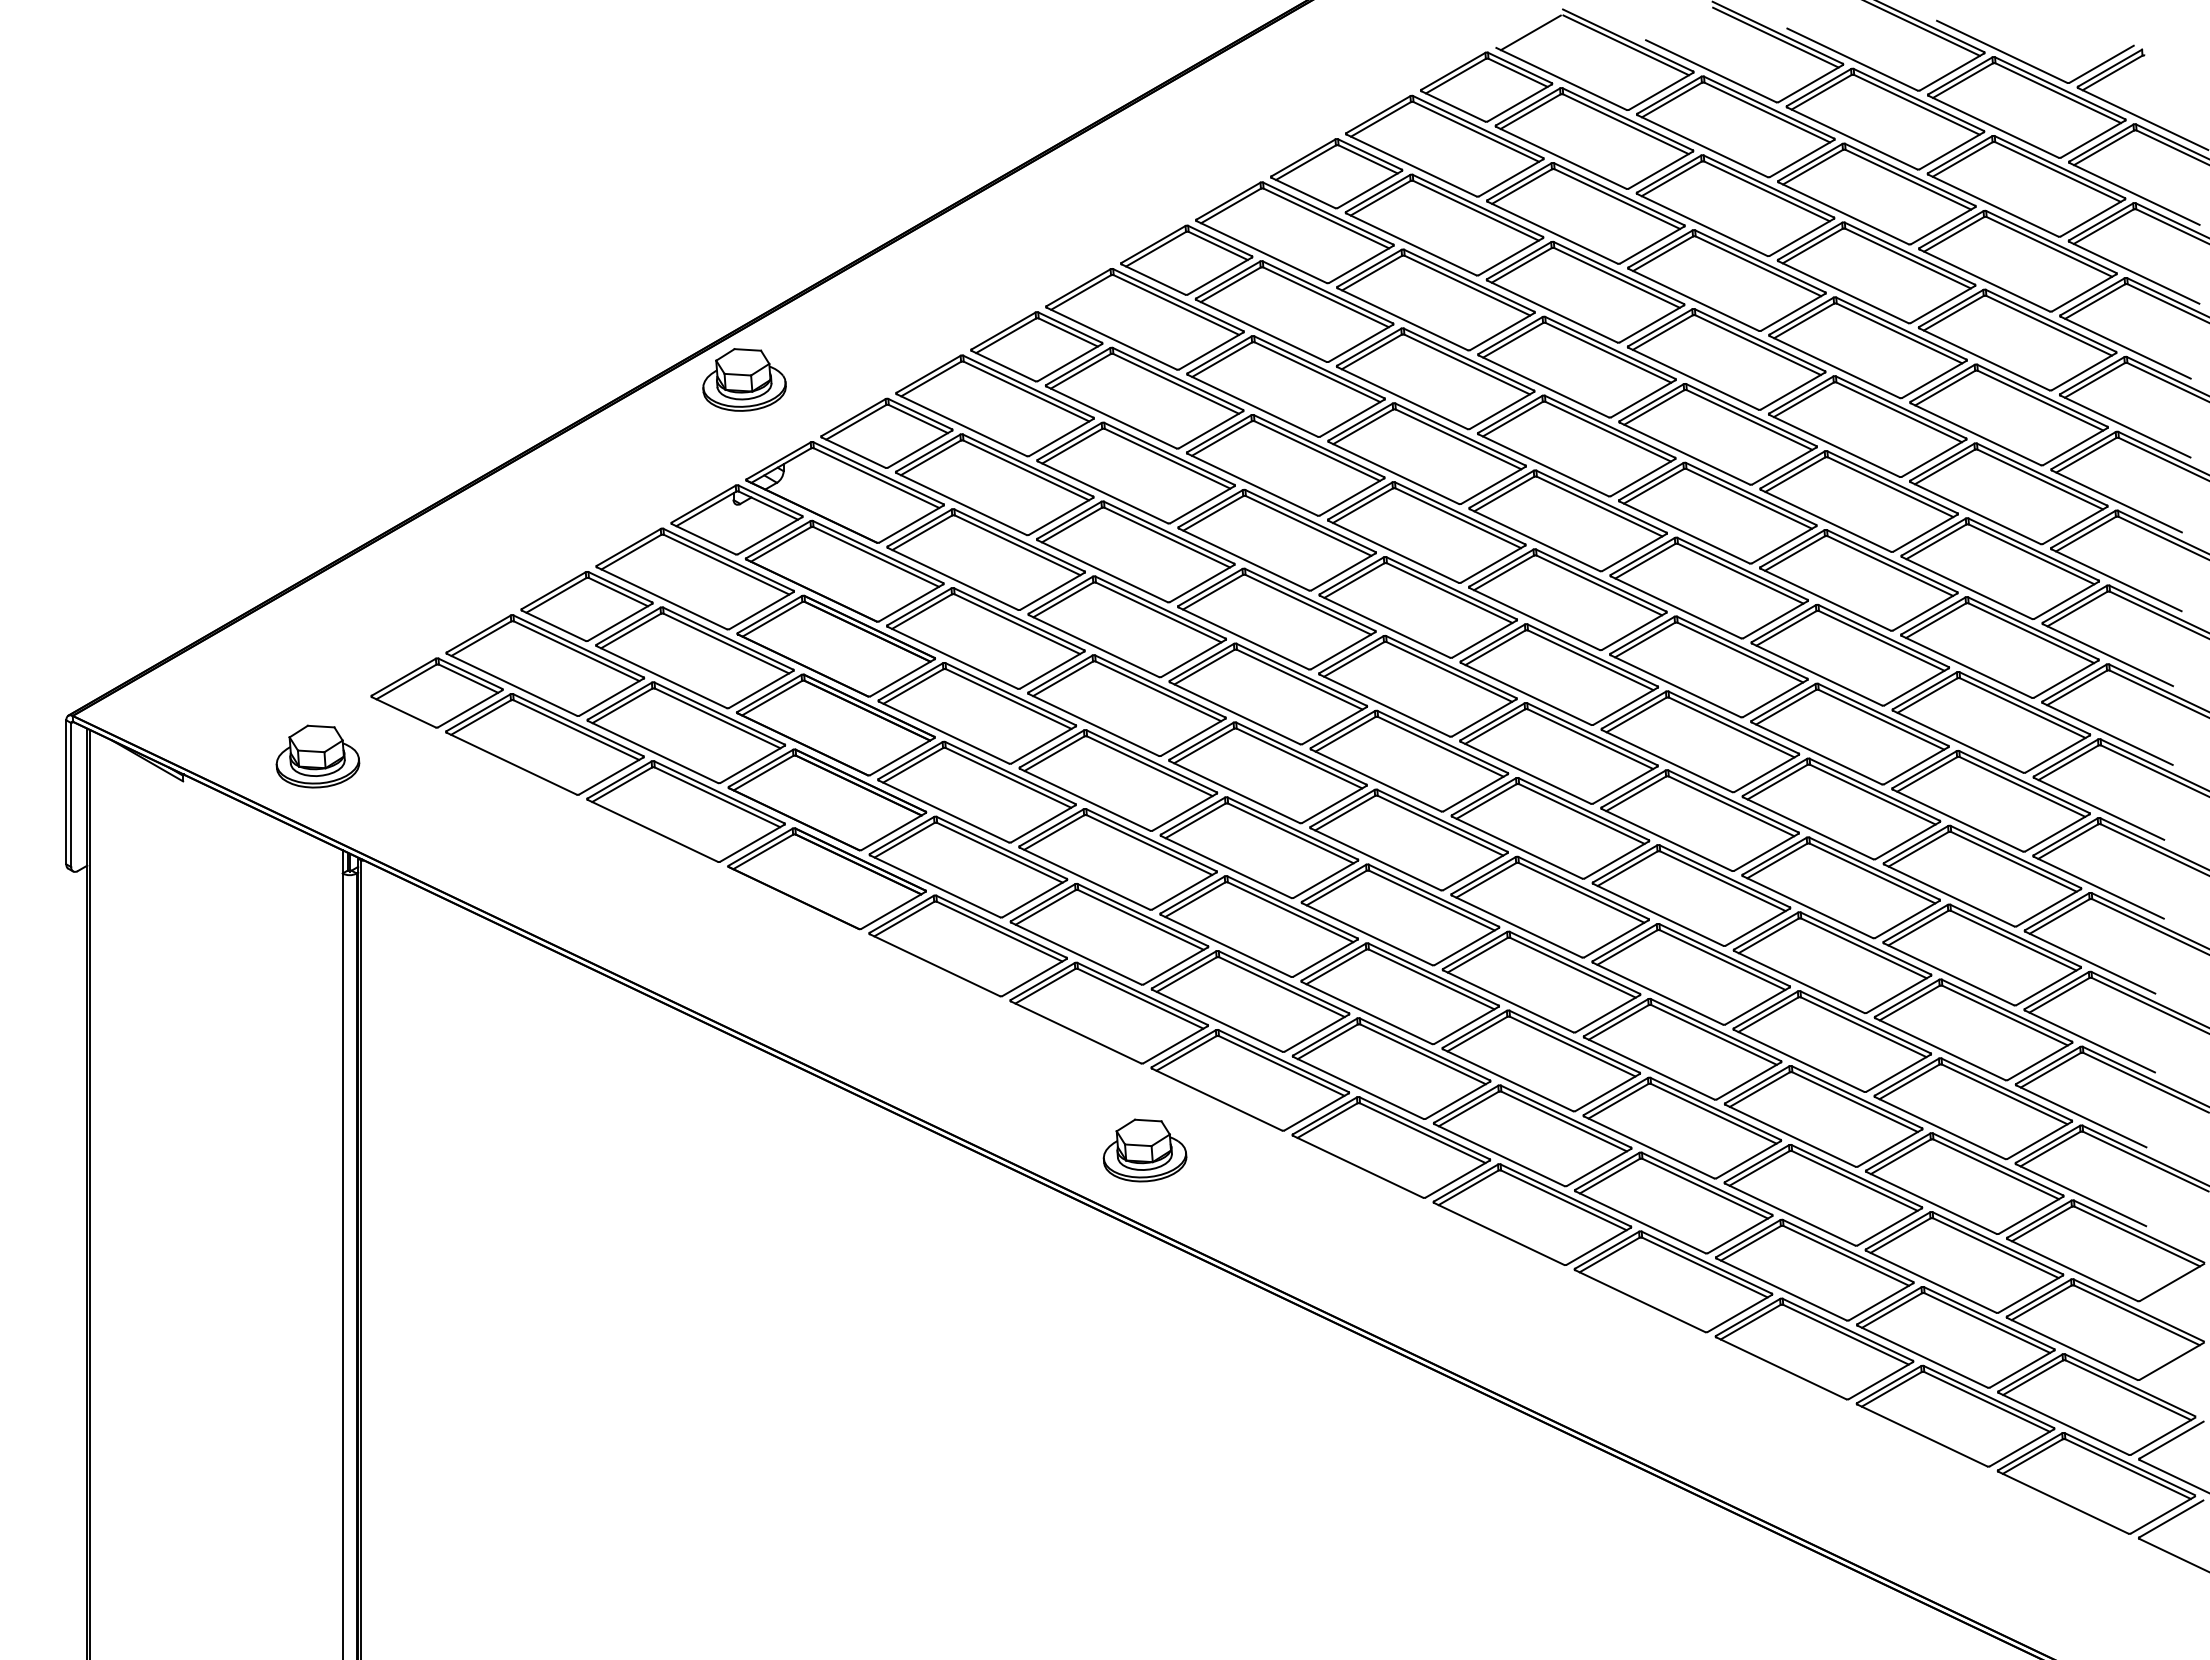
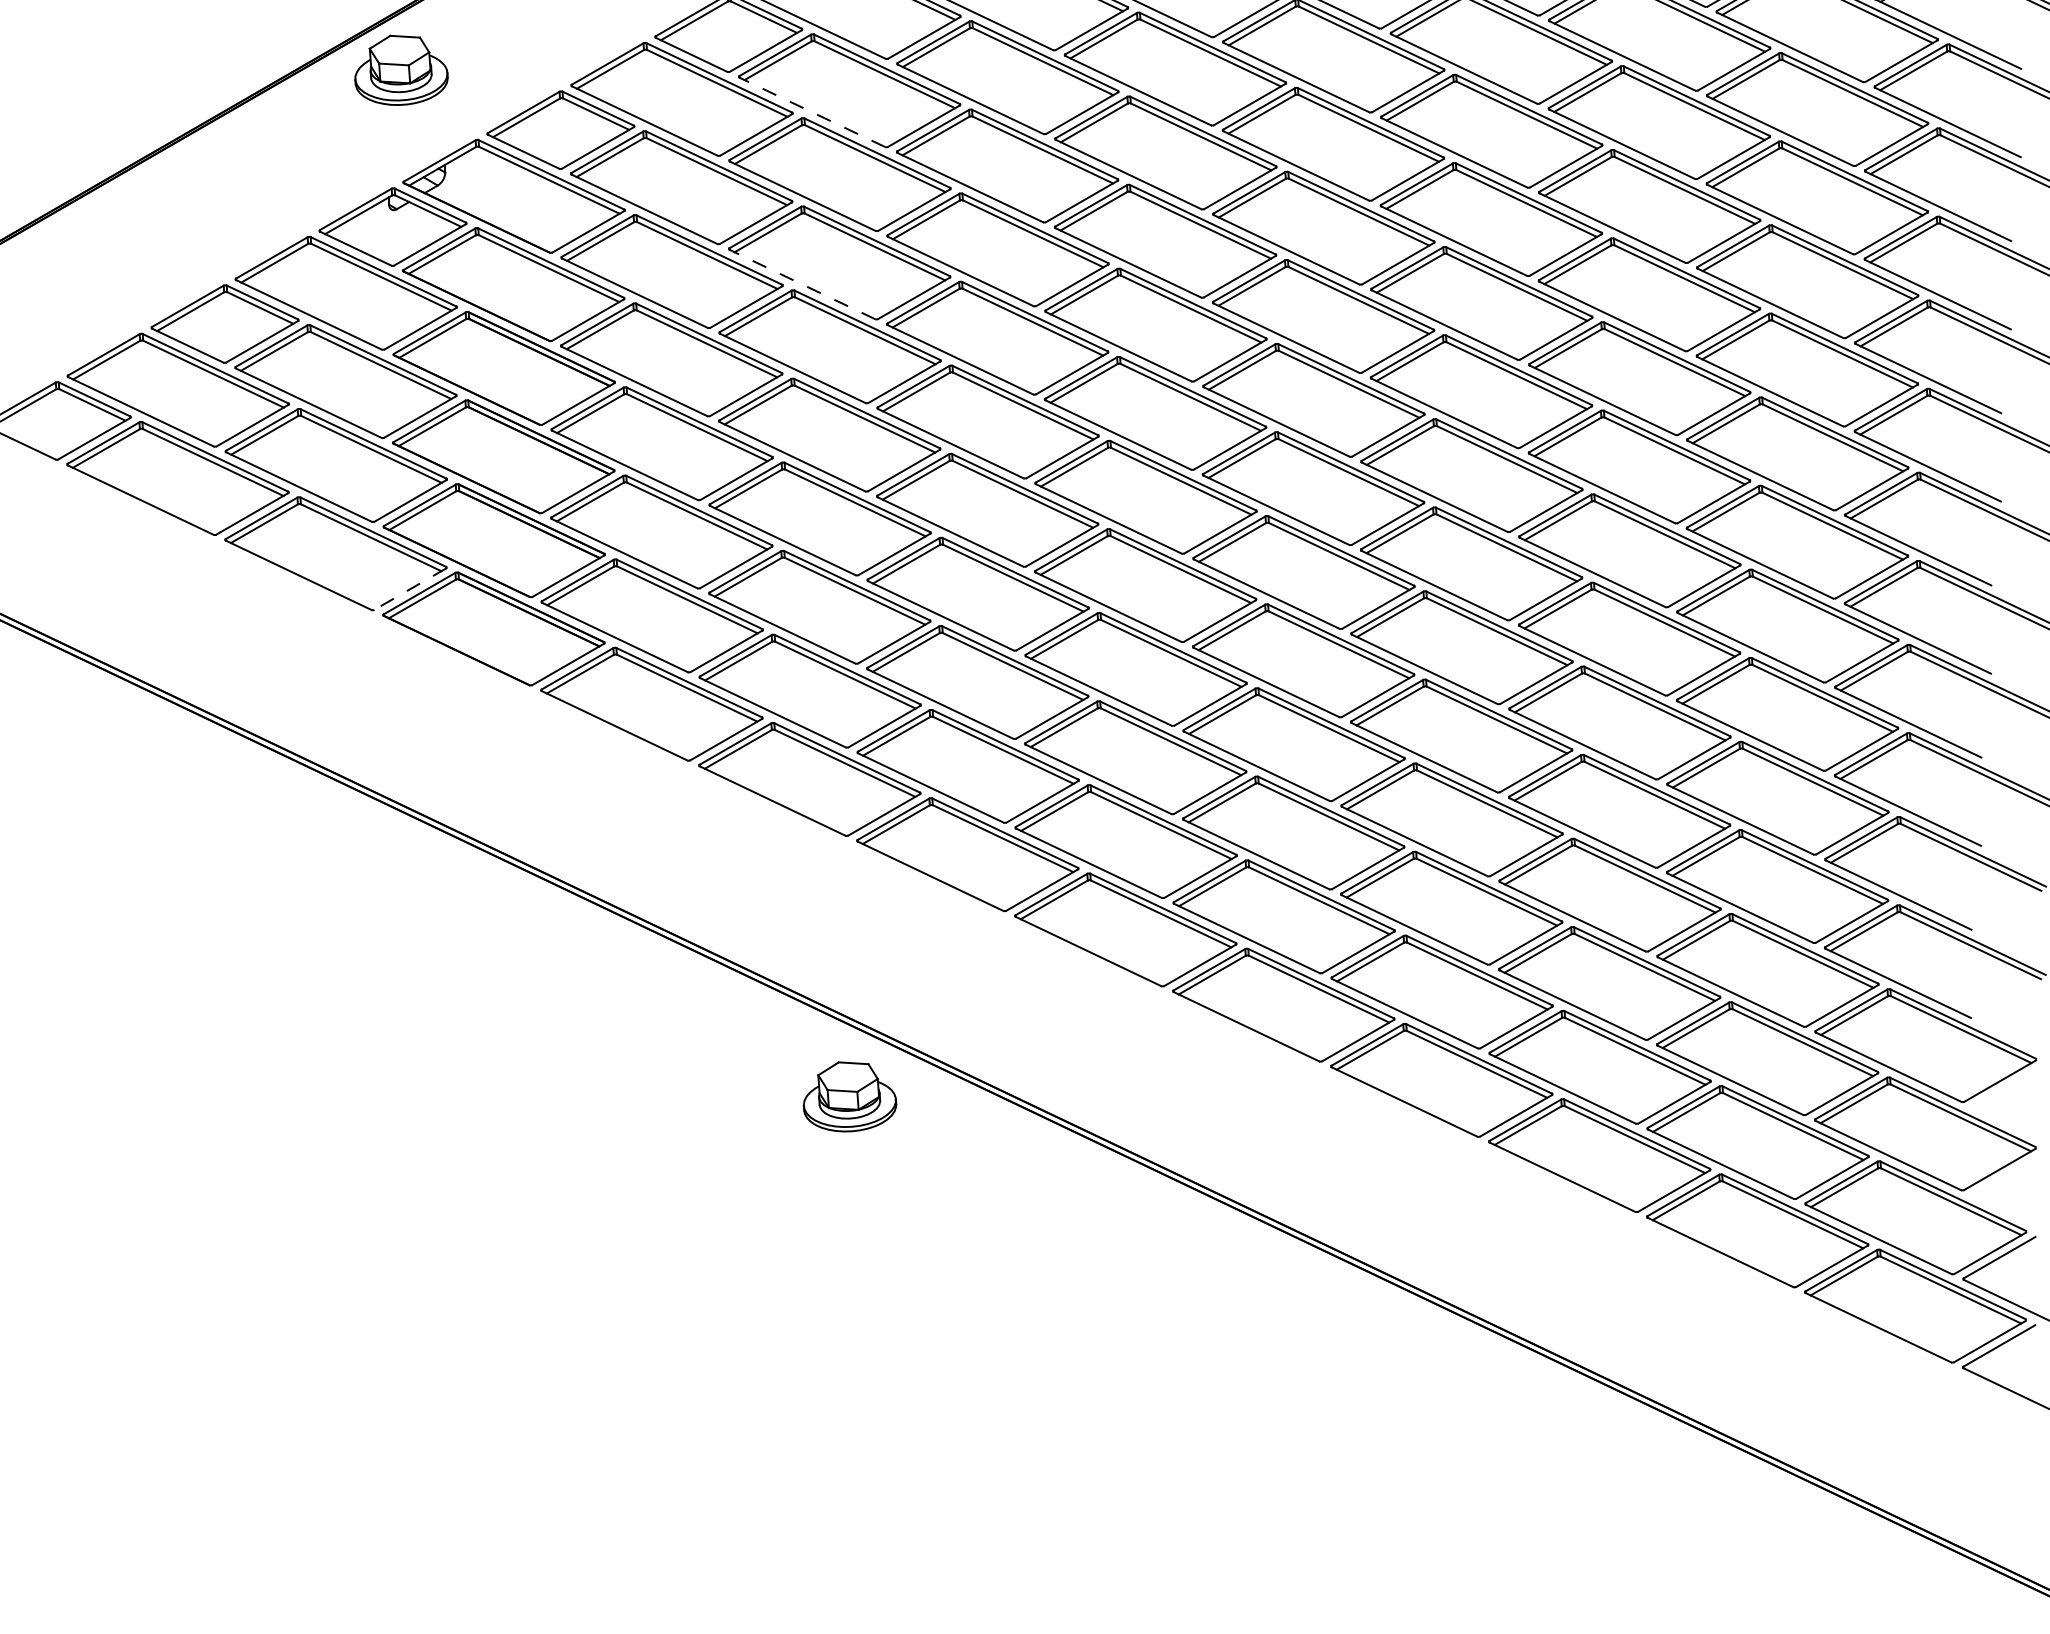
line: (1110, 417) -> (811, 112), solid -> dashed
line: (1102, 570) -> (802, 283), solid -> dashed
line: (752, 843) -> (410, 589), solid -> dashed
part: (1144, 1150) -> (849, 1096), moved

